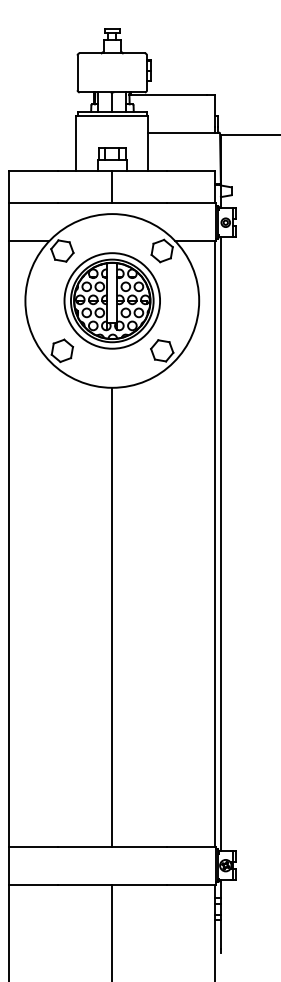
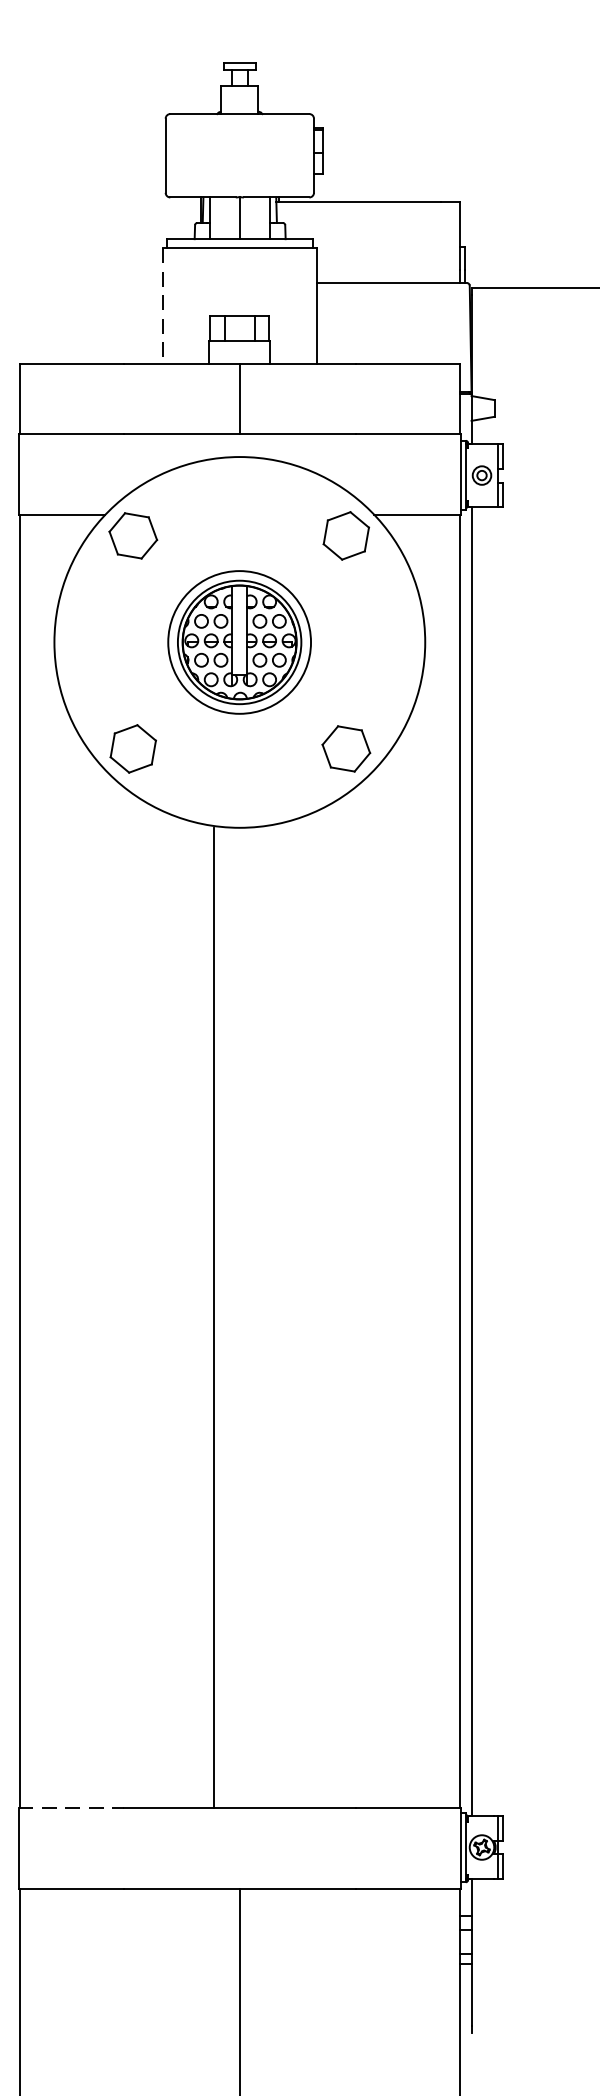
line: (76, 143) -> (163, 306), solid -> dashed
part: (111, 300) -> (238, 641), size x0.7
line: (112, 617) -> (214, 1317), moved
line: (33, 847) -> (71, 1808), solid -> dashed

